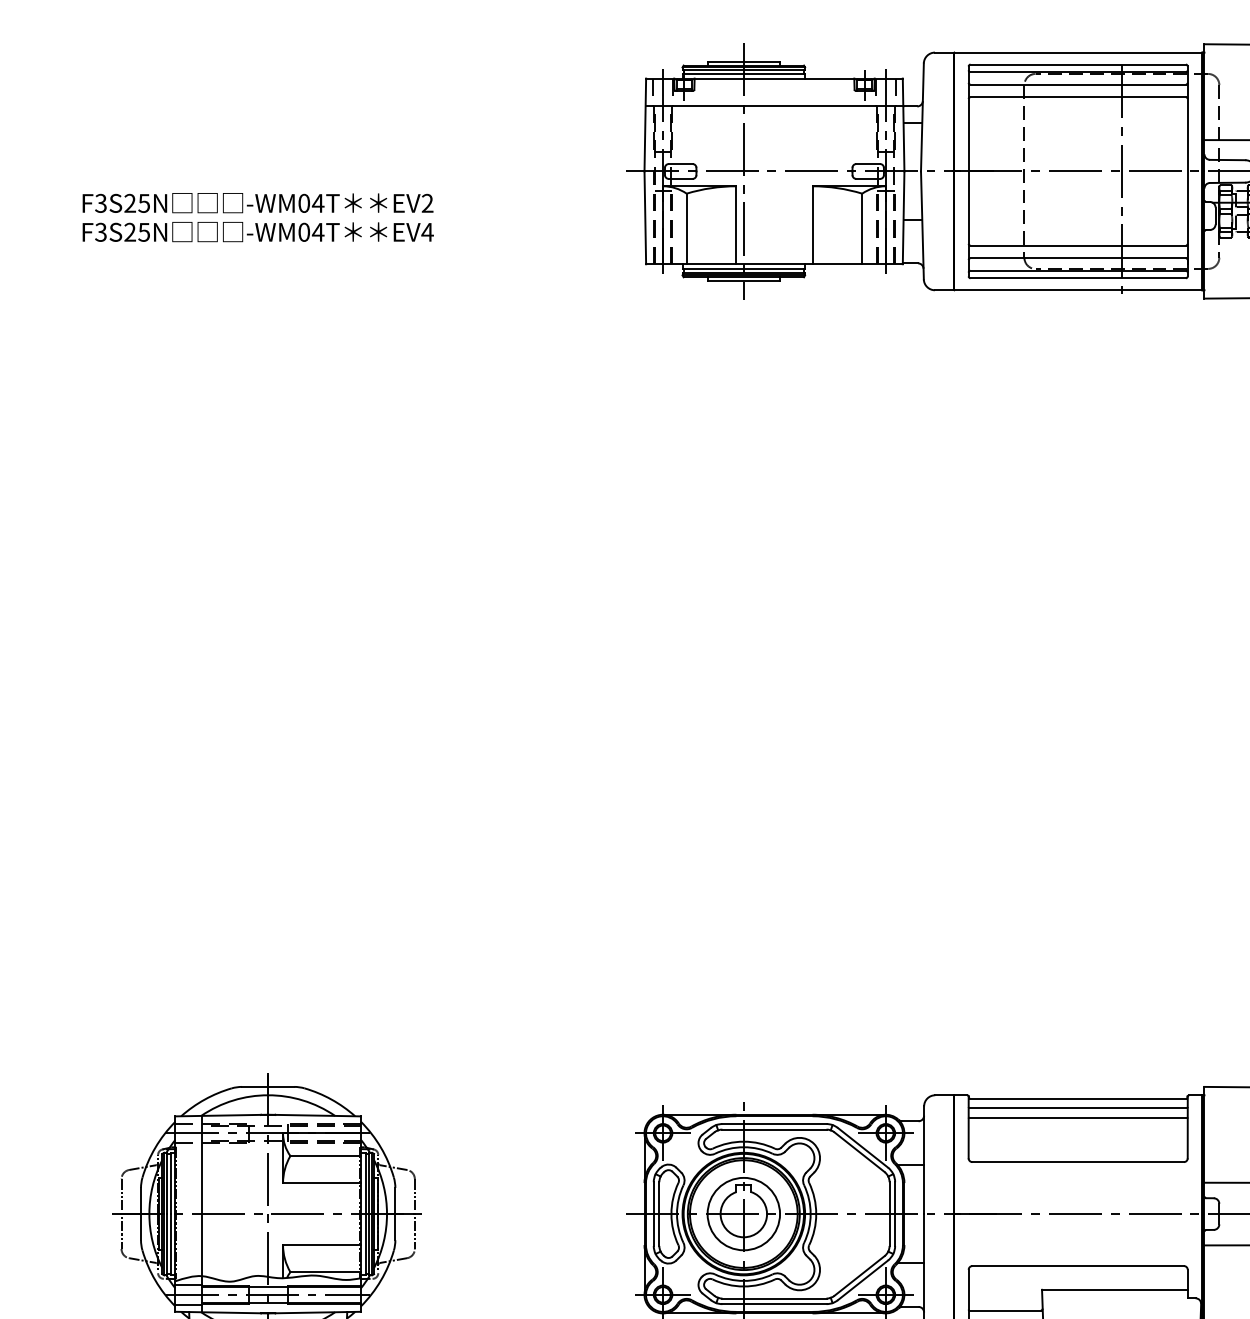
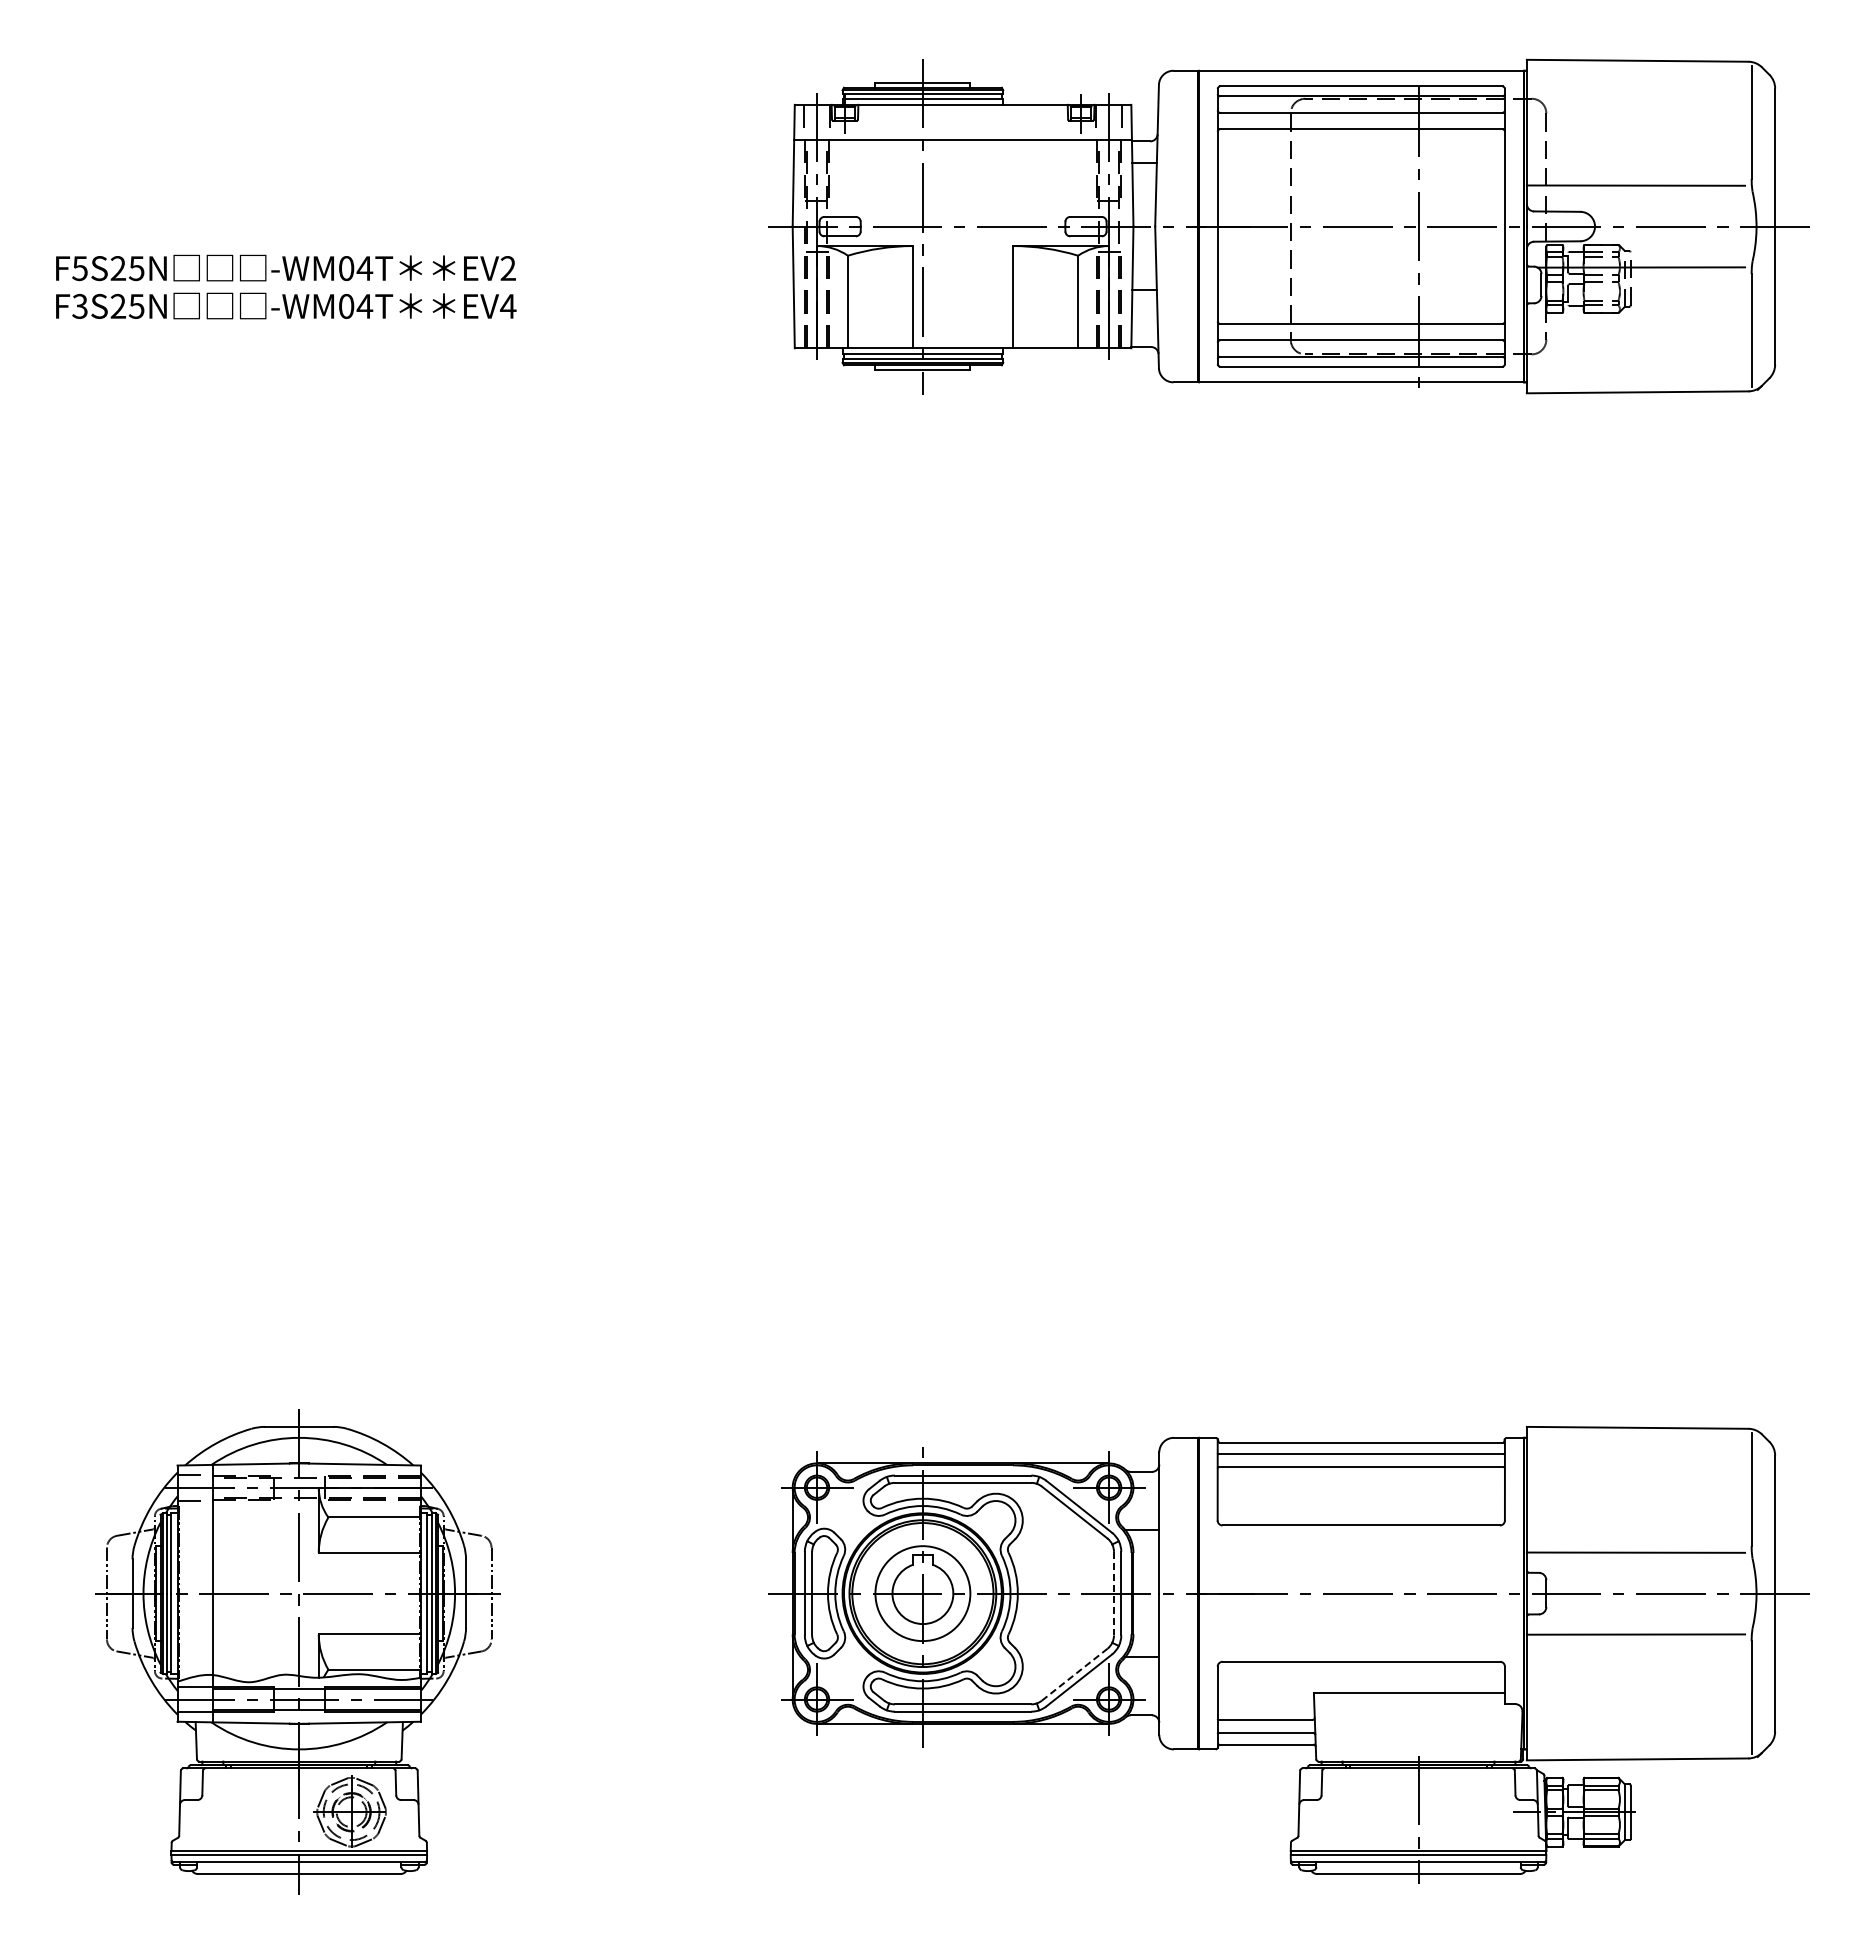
text: (100, 203) -> (79, 268), F3S25N -> F5S25N
line: (889, 1213) -> (1114, 1593), solid -> dashed
line: (859, 1275) -> (1074, 1674), solid -> dashed

